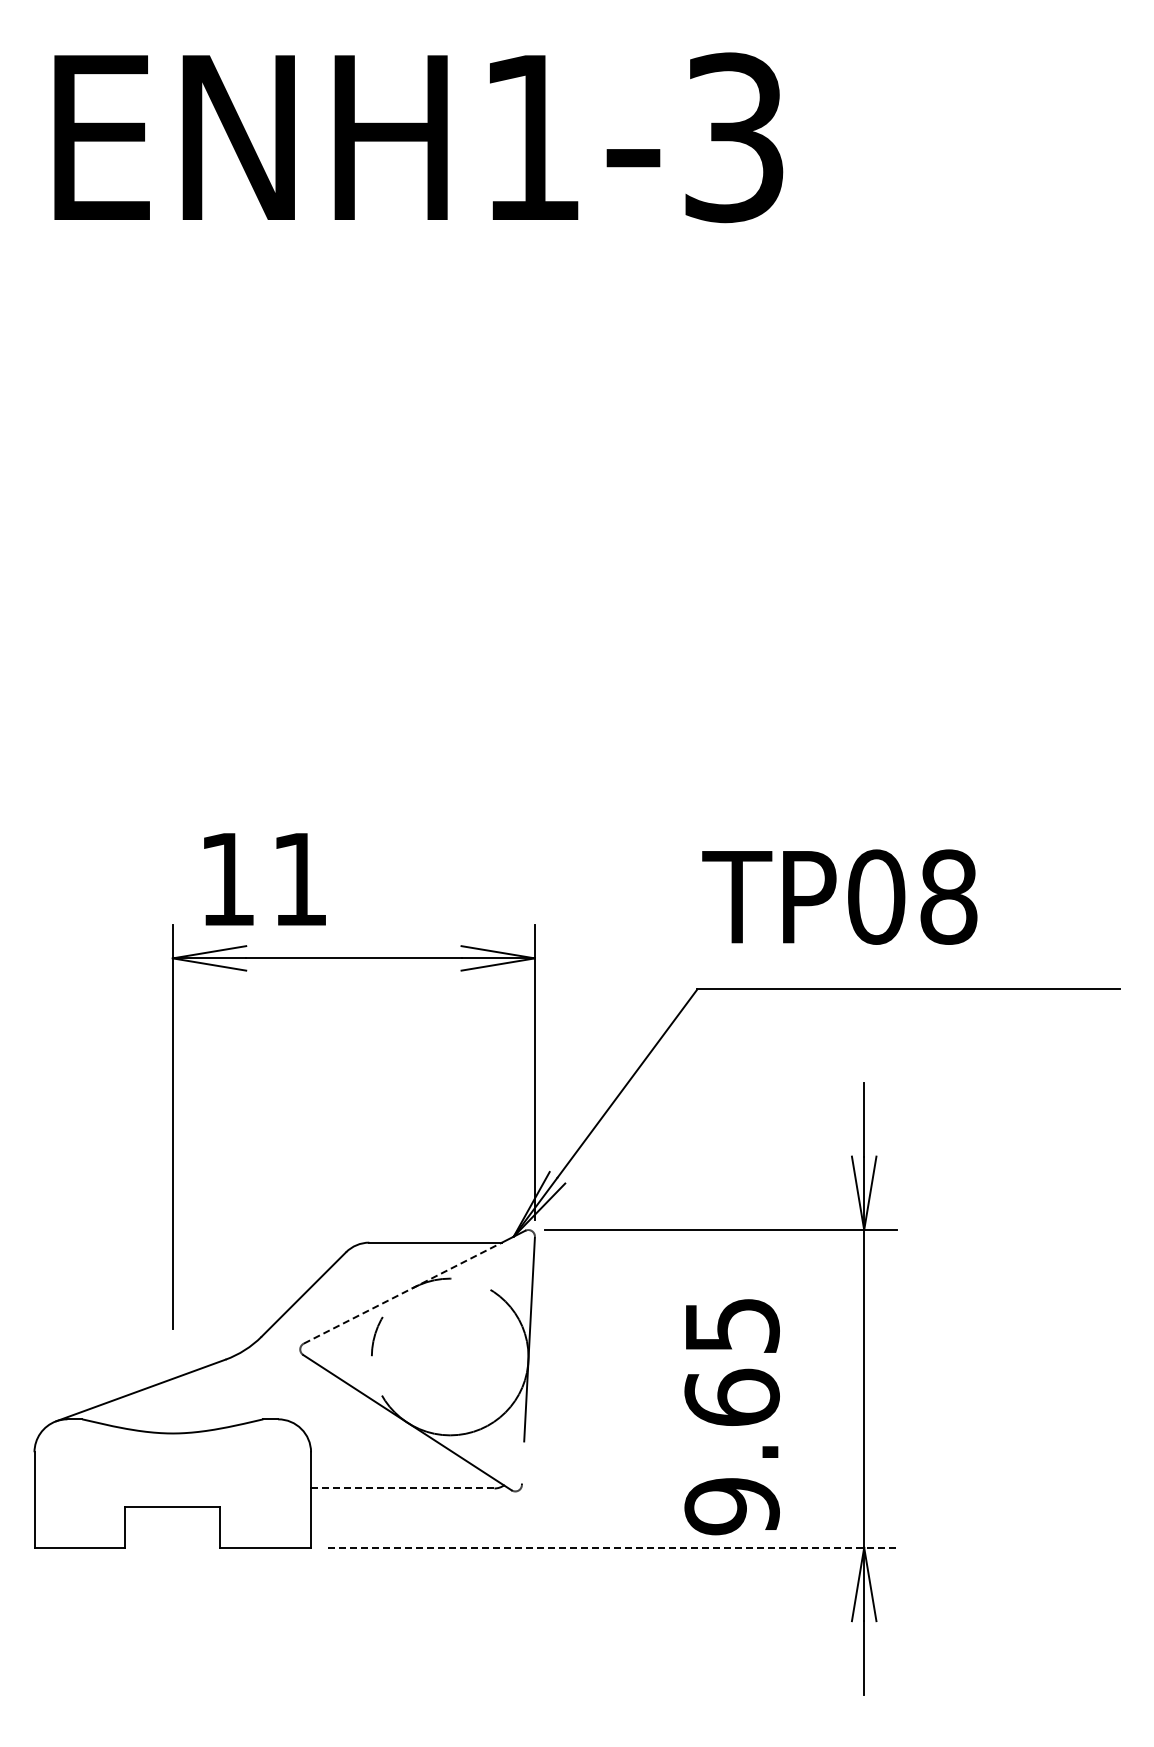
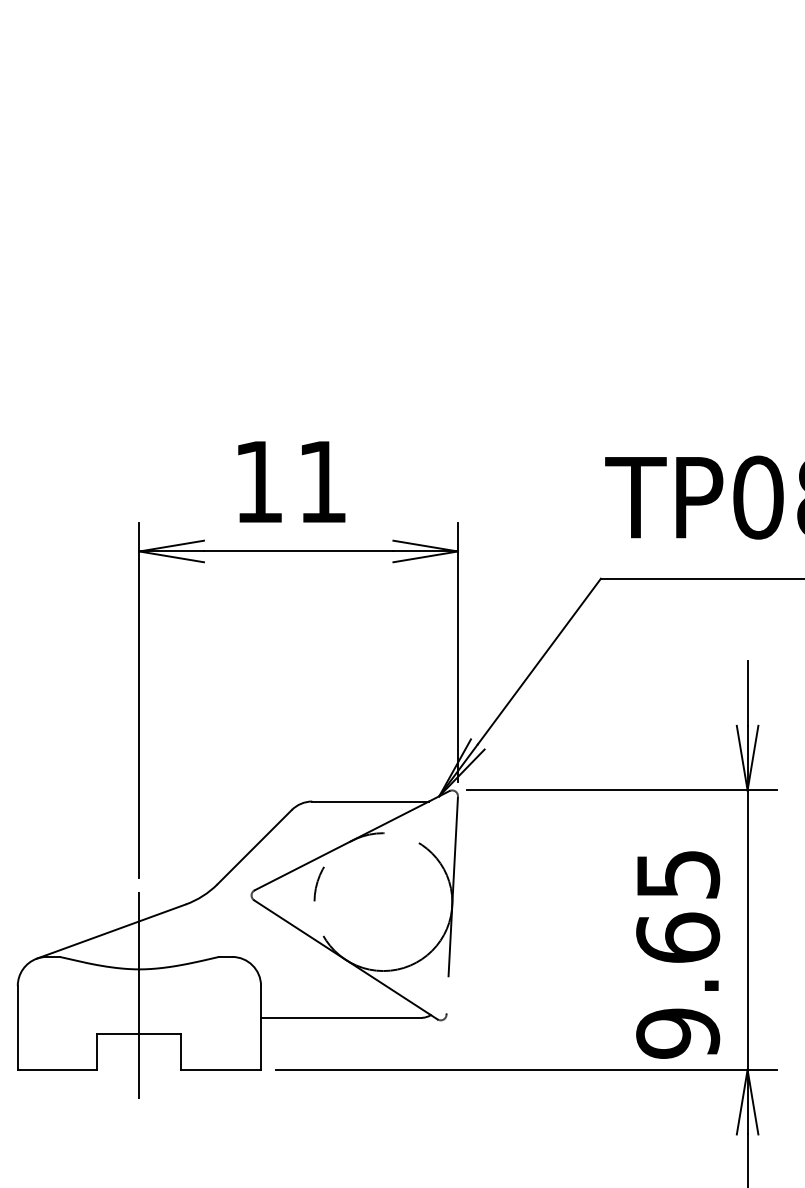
text: (264, 879) -> (291, 482), moved
line: (403, 1292) -> (342, 845), dashed -> solid
text: (731, 1417) -> (677, 955), moved
line: (172, 1462) -> (139, 994), added
line: (402, 1488) -> (341, 1017), dashed -> solid
line: (612, 1547) -> (526, 1069), dashed -> solid

